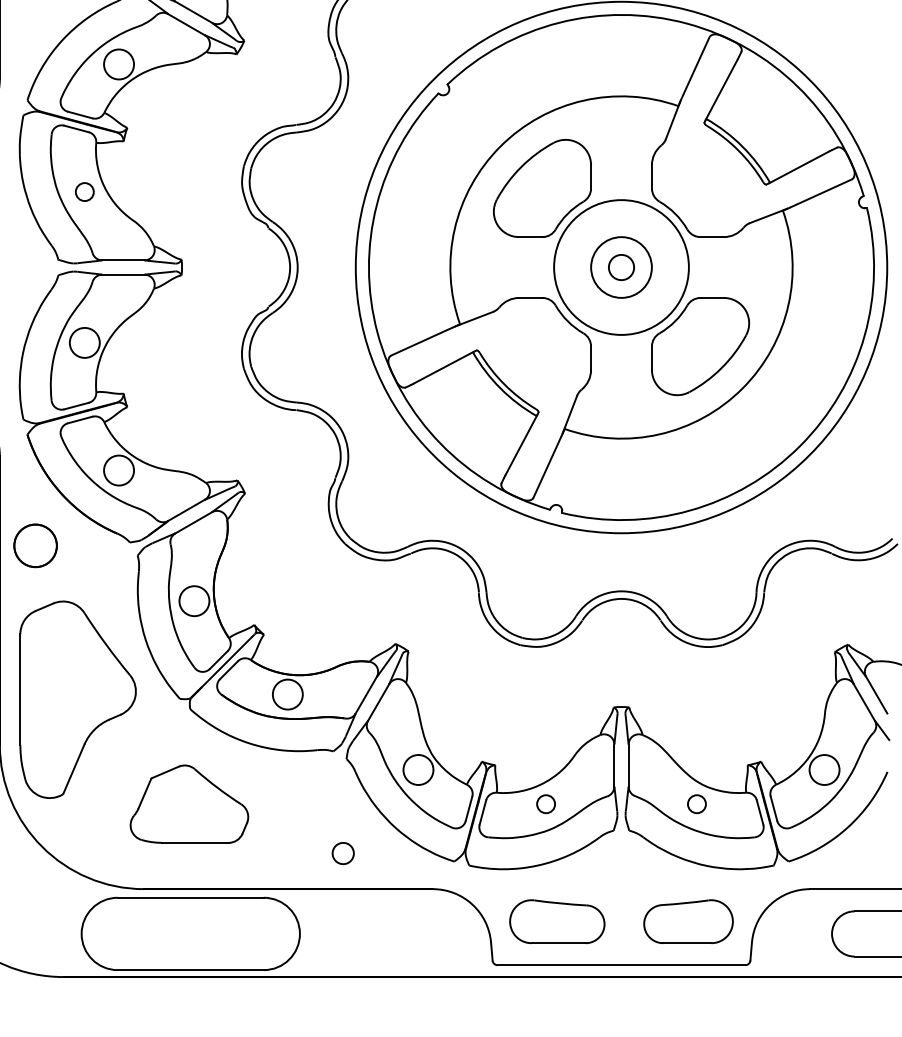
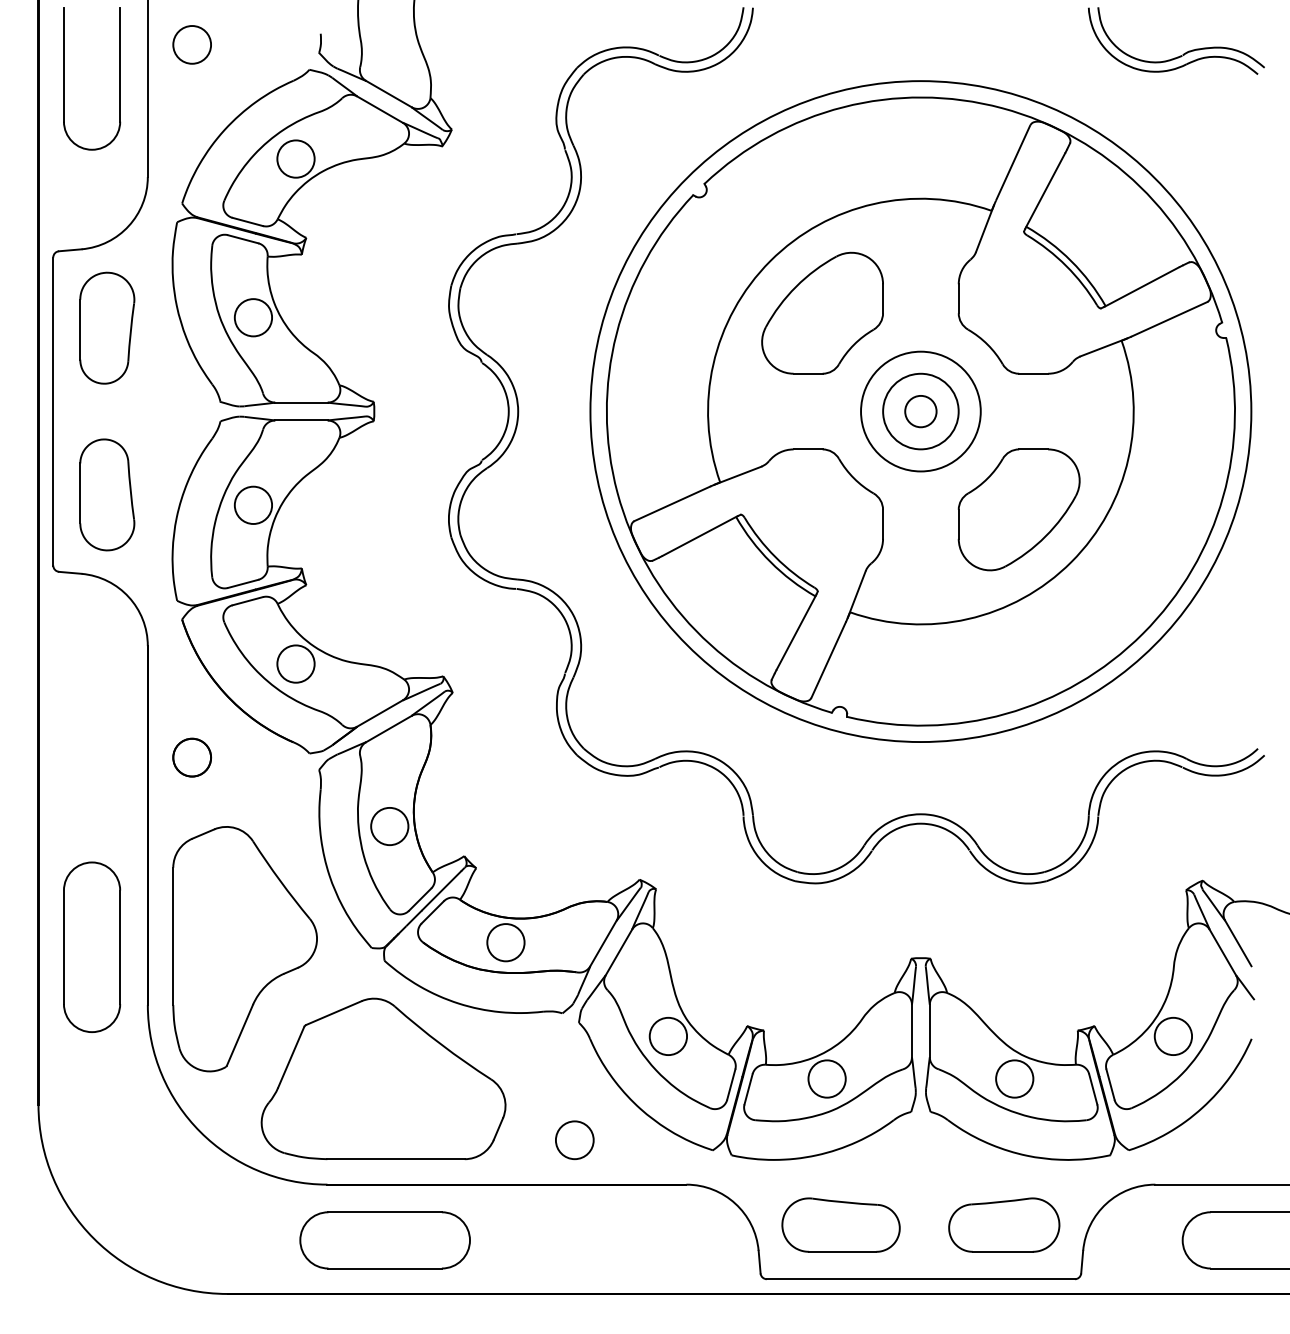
circle: (84, 191) -> (253, 317), size x1.67
circle: (621, 267) -> (920, 411), size x0.71
part: (34, 545) -> (191, 757), size x0.71
part: (189, 803) -> (383, 1078), size x1.67
circle: (545, 803) -> (826, 1078), size x1.67
circle: (696, 803) -> (1014, 1078), size x1.67
circle: (342, 853) -> (574, 1140), size x1.43
part: (190, 934) -> (384, 1240), size x0.62

